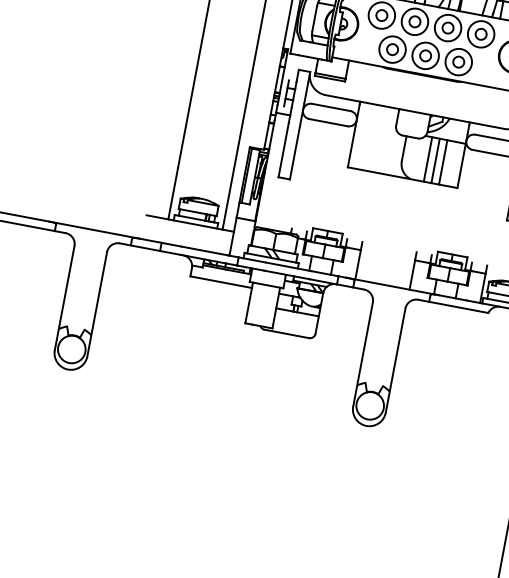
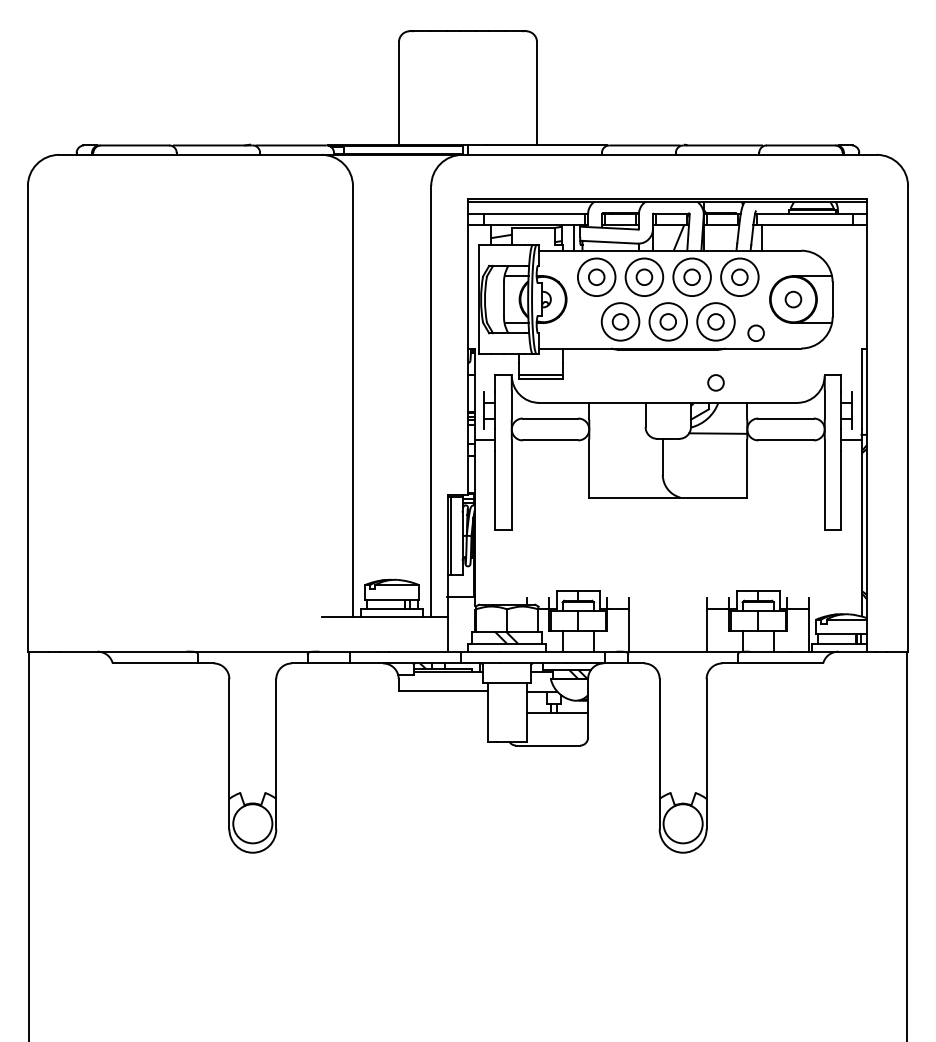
circle: (484, 74) -> (755, 332), added
circle: (450, 104) -> (715, 382), added
line: (427, 159) -> (698, 465), removed
line: (435, 160) -> (709, 465), removed
line: (443, 162) -> (720, 465), removed

